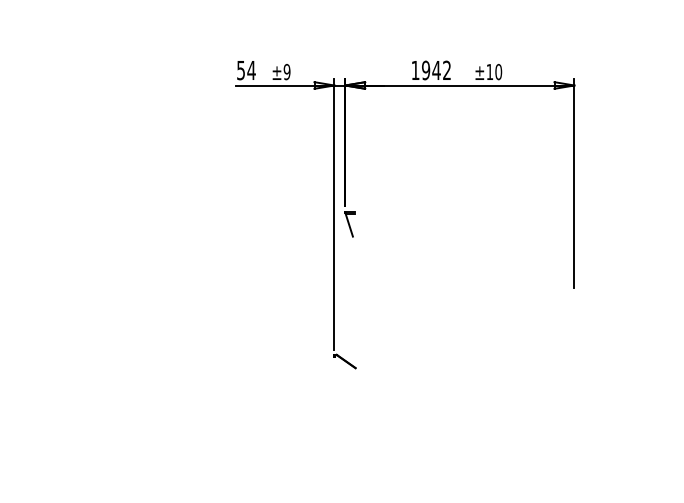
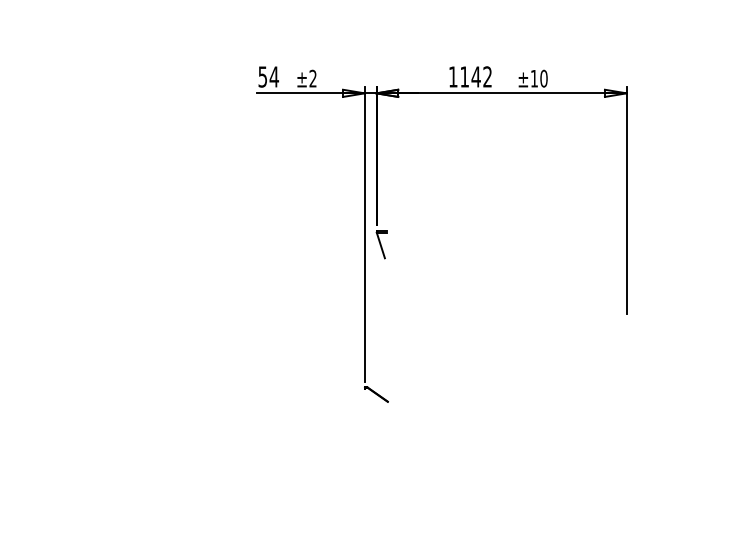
text: (425, 70) -> (464, 76), 1942 -> 1142
text: (286, 71) -> (312, 78), ±9 -> ±2

